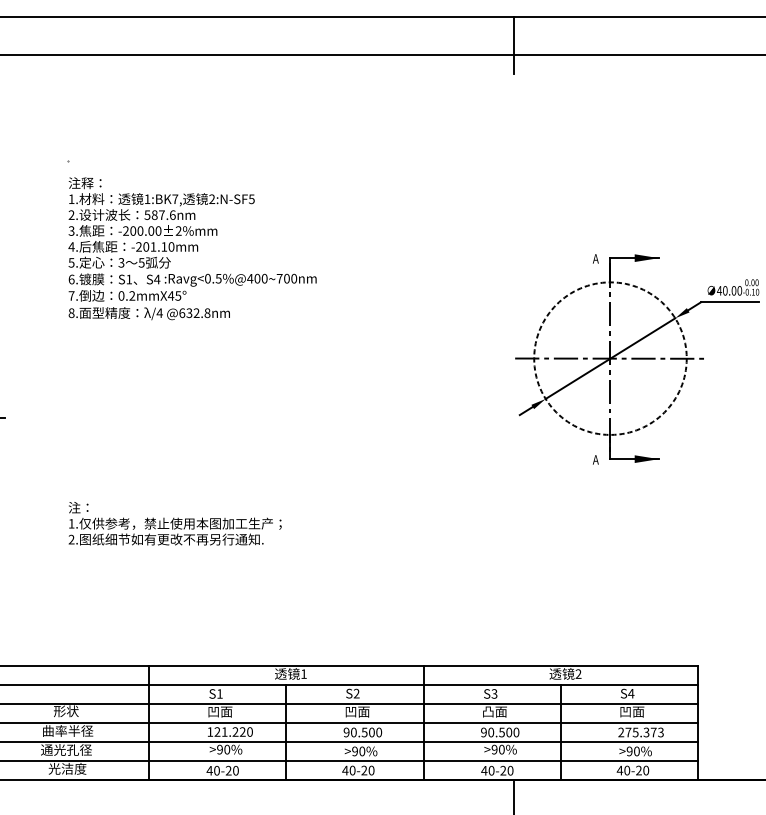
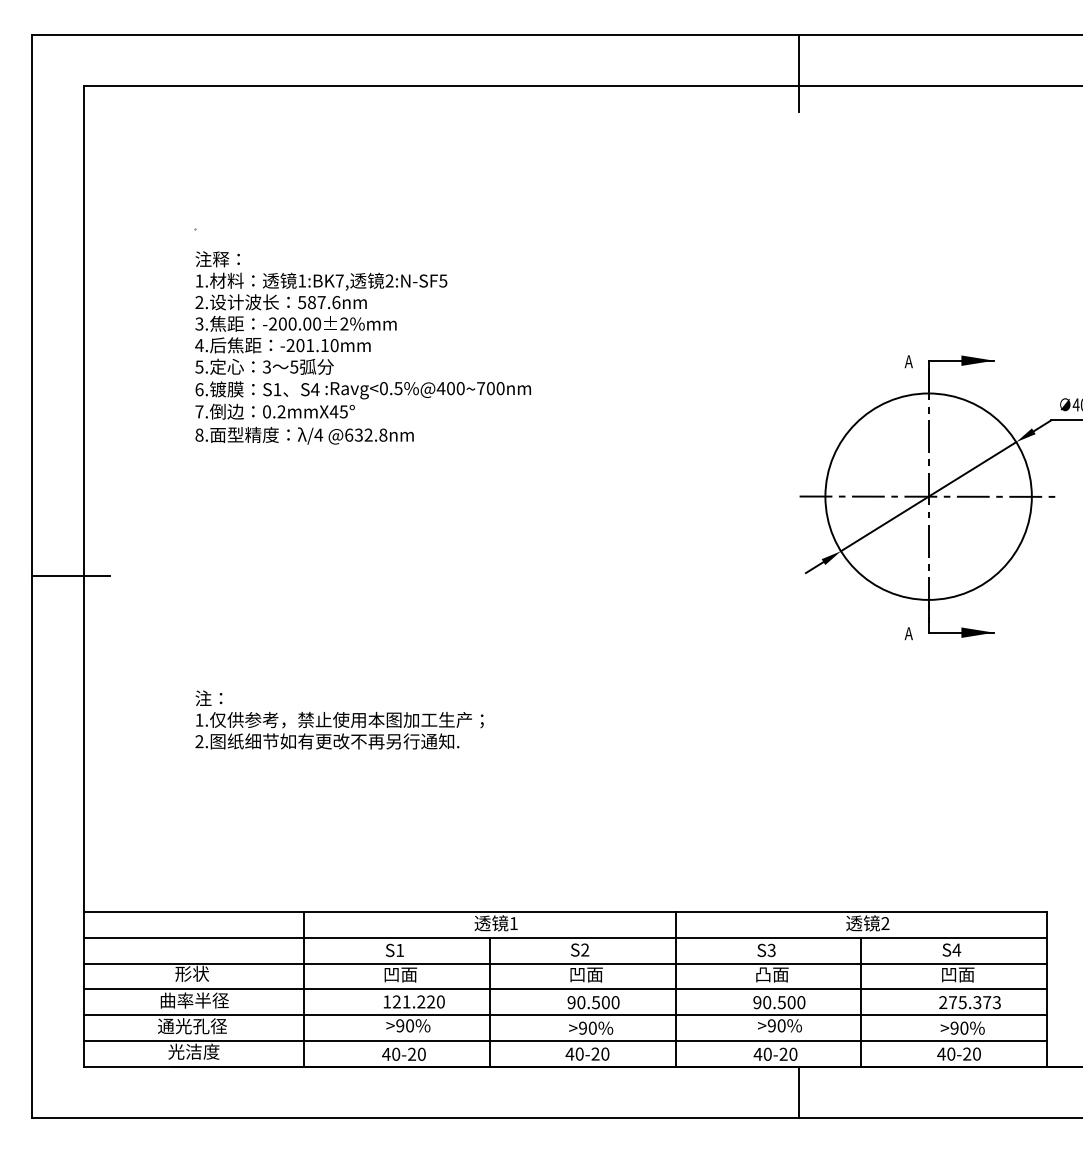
circle: (610, 358) -> (928, 496), dashed -> solid

